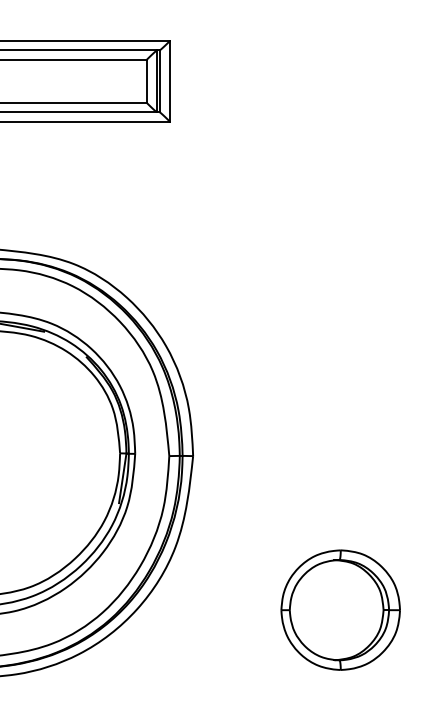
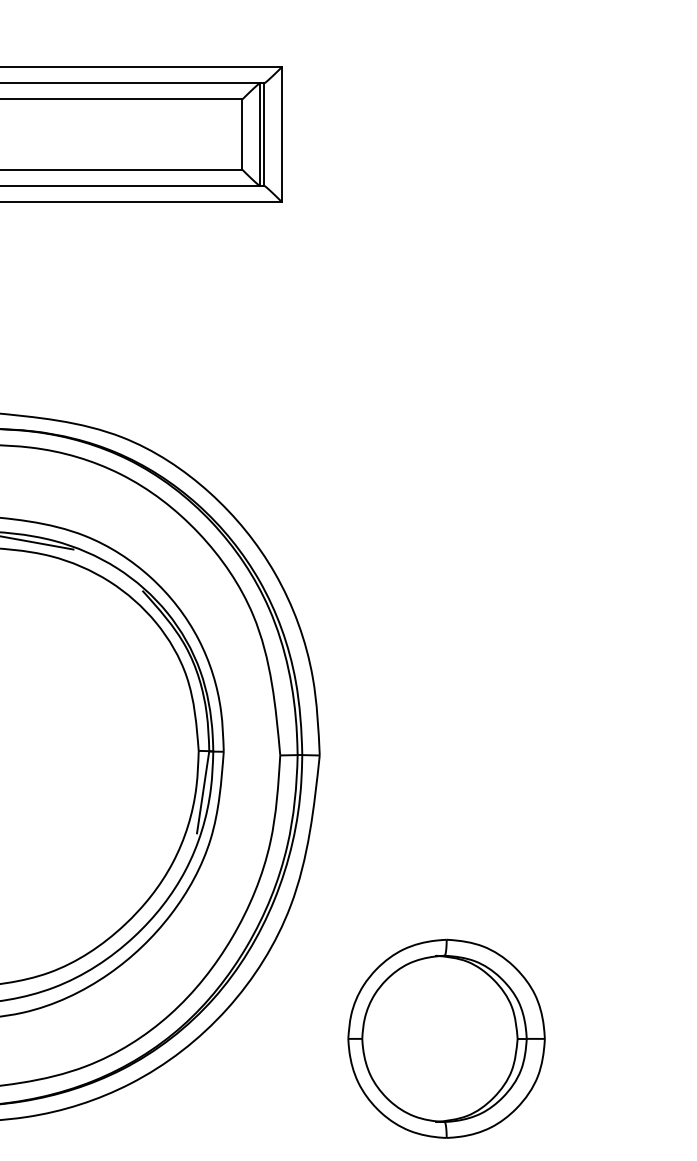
part: (340, 609) -> (446, 1037), moved

